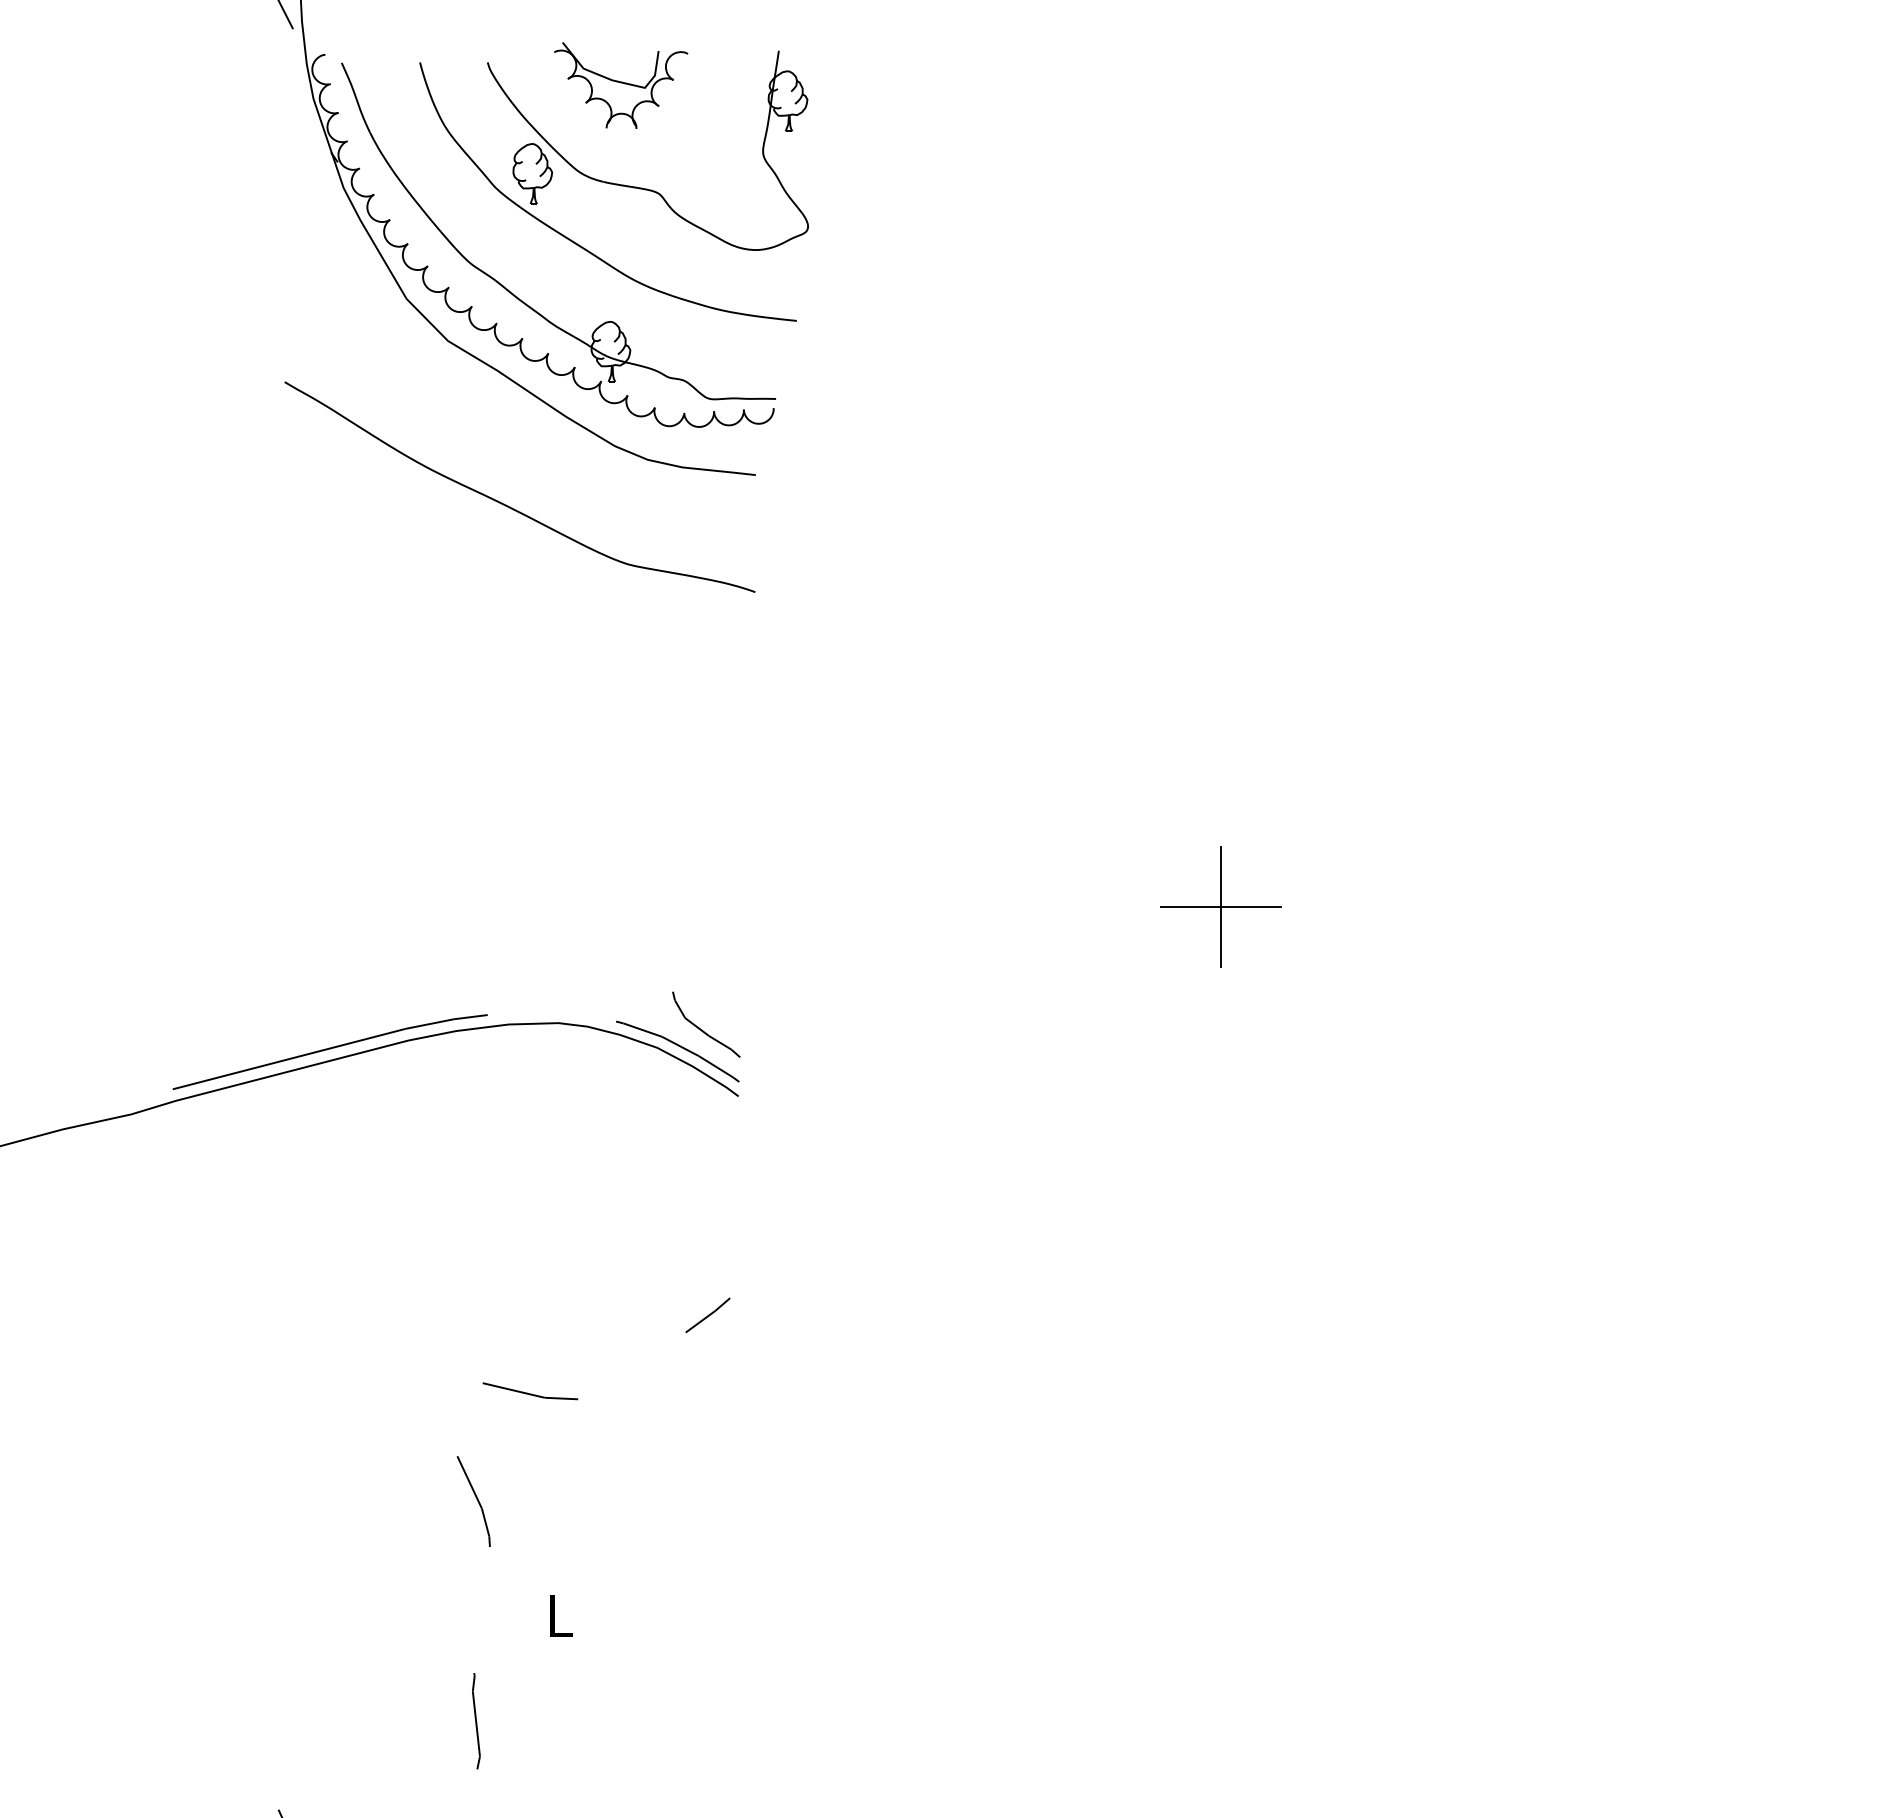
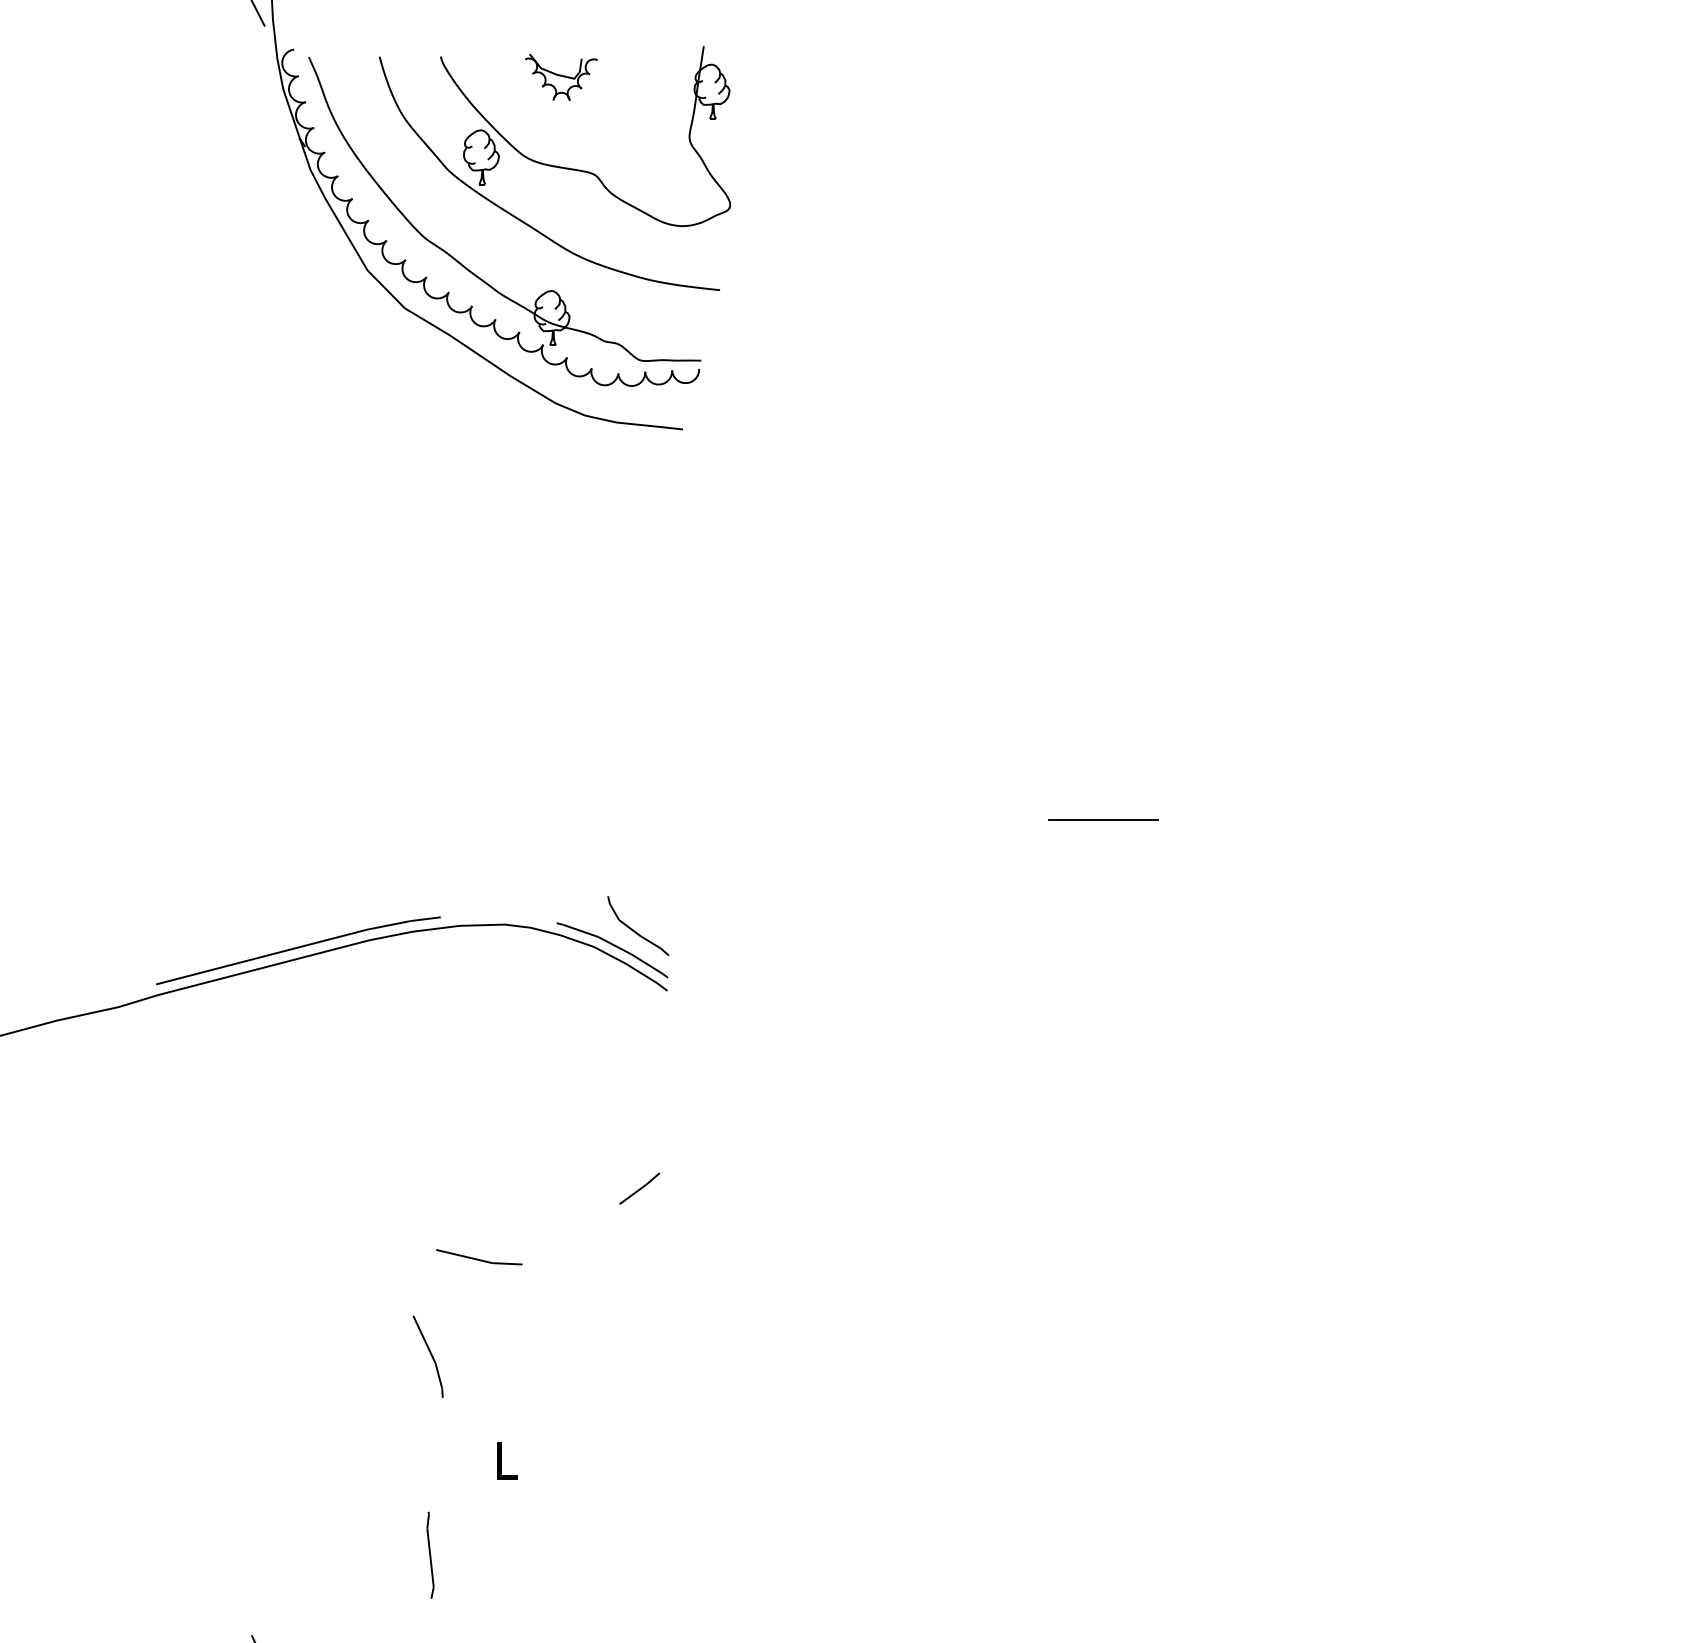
part: (621, 85) -> (561, 77), size x0.6
curve: (510, 506) -> (461, 457), removed
line: (1221, 907) -> (1103, 820), removed

